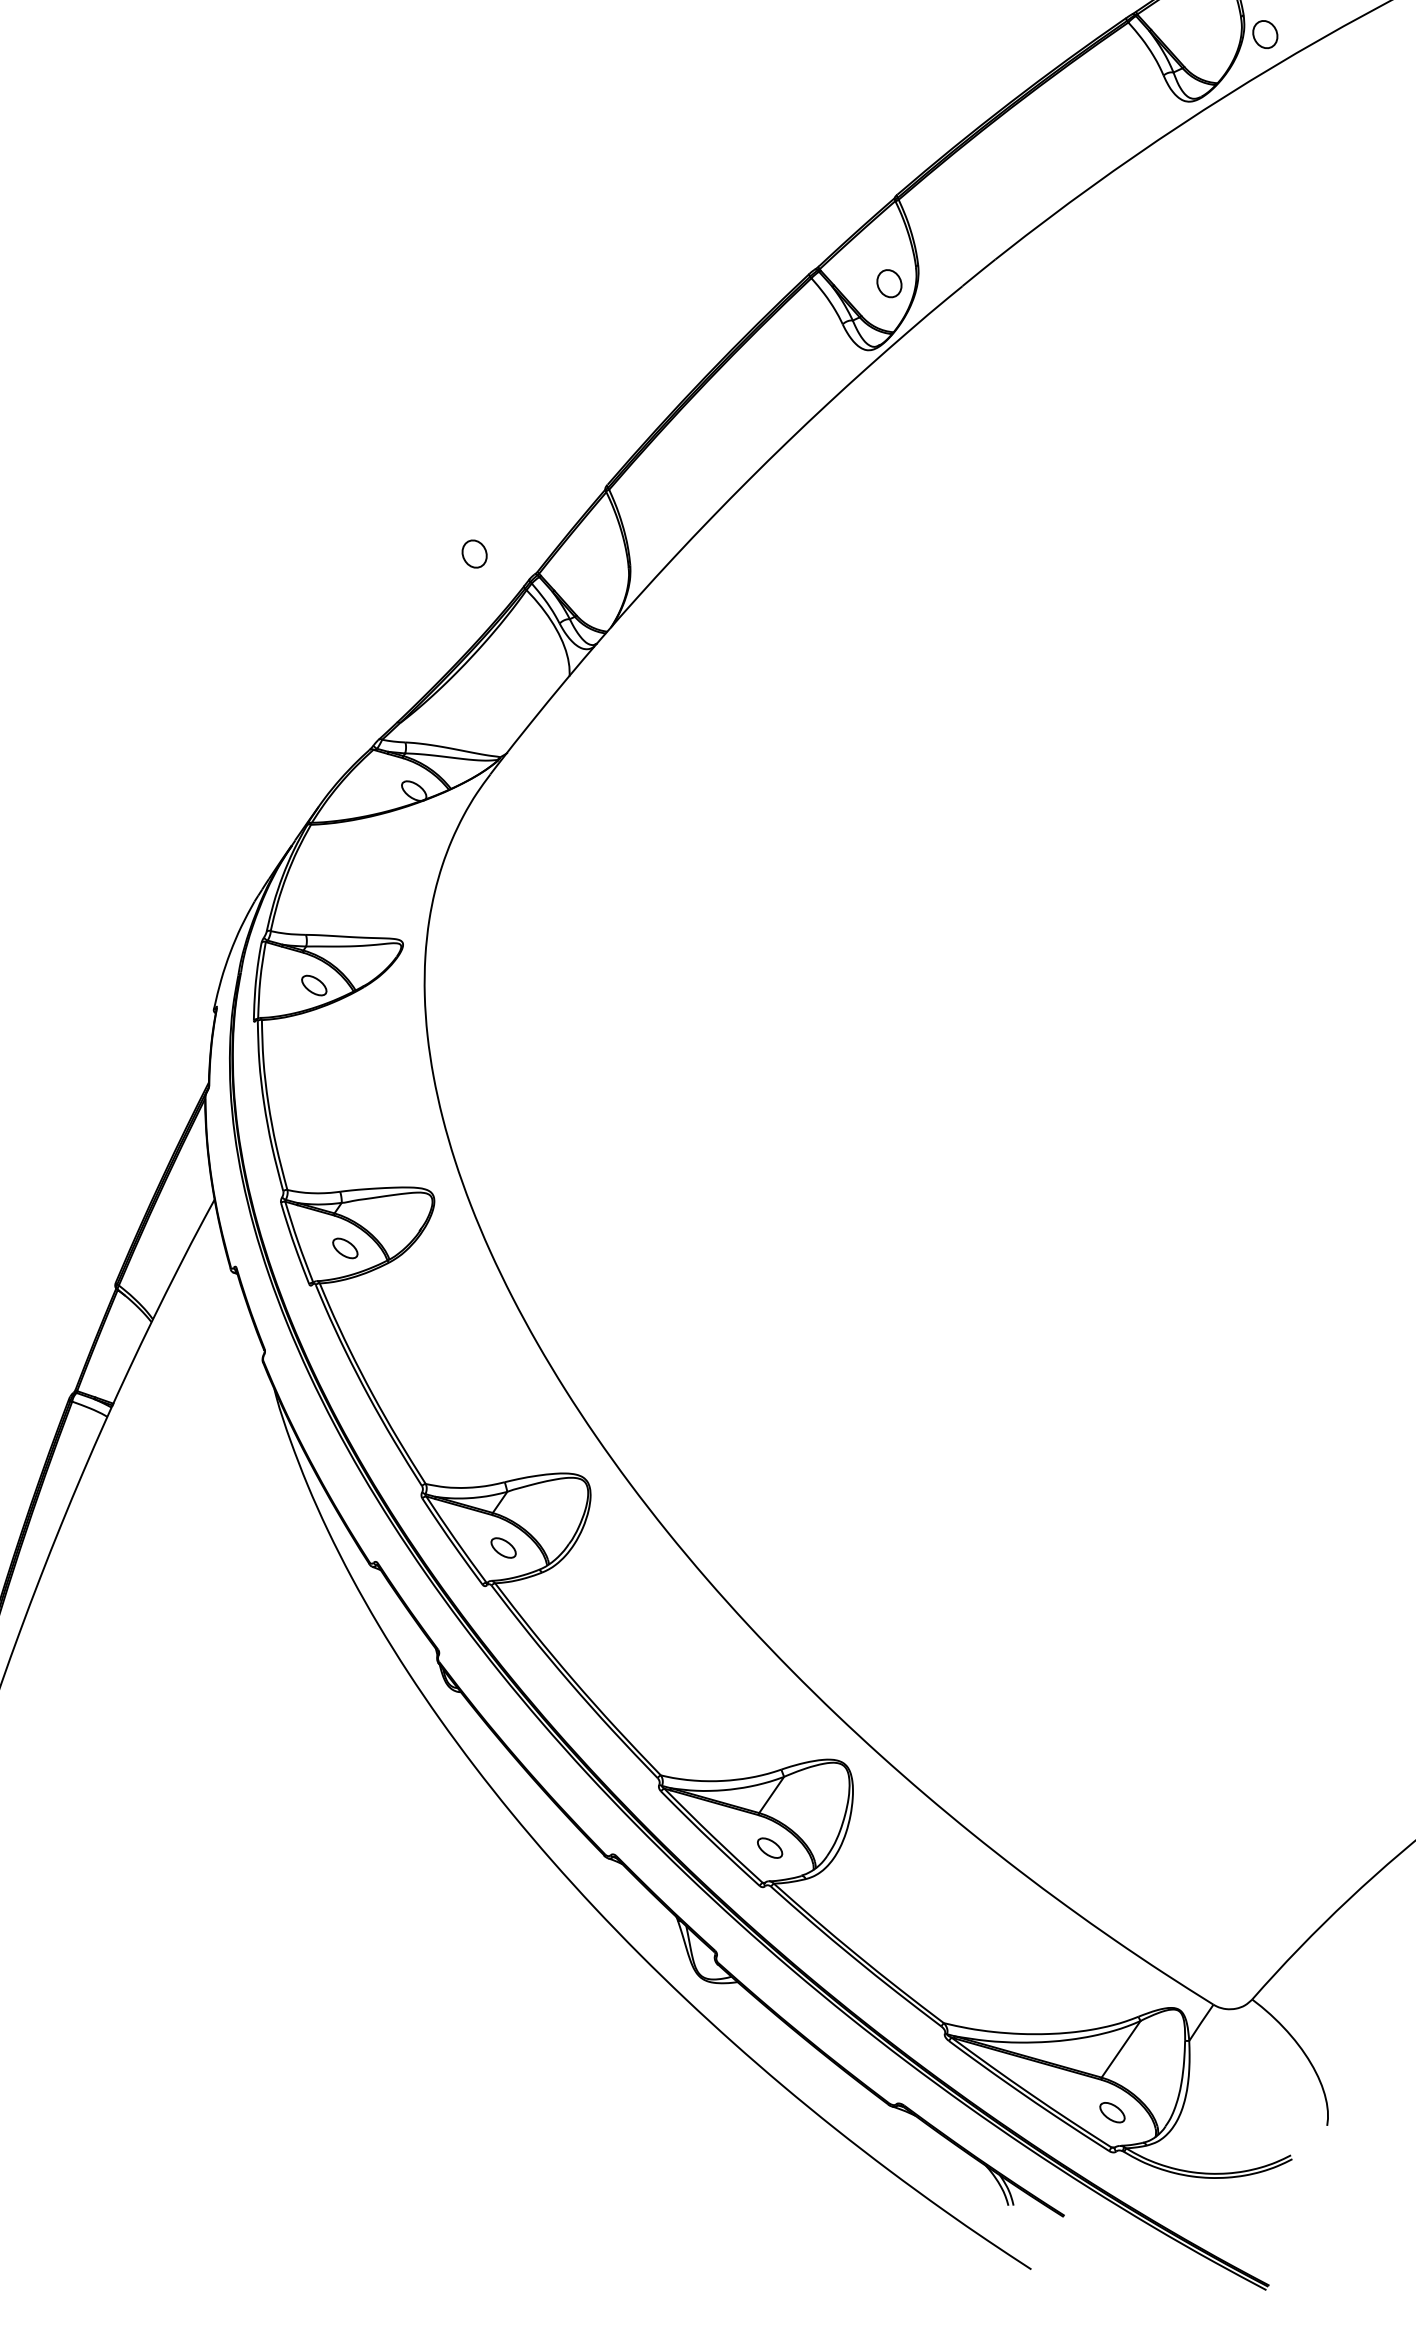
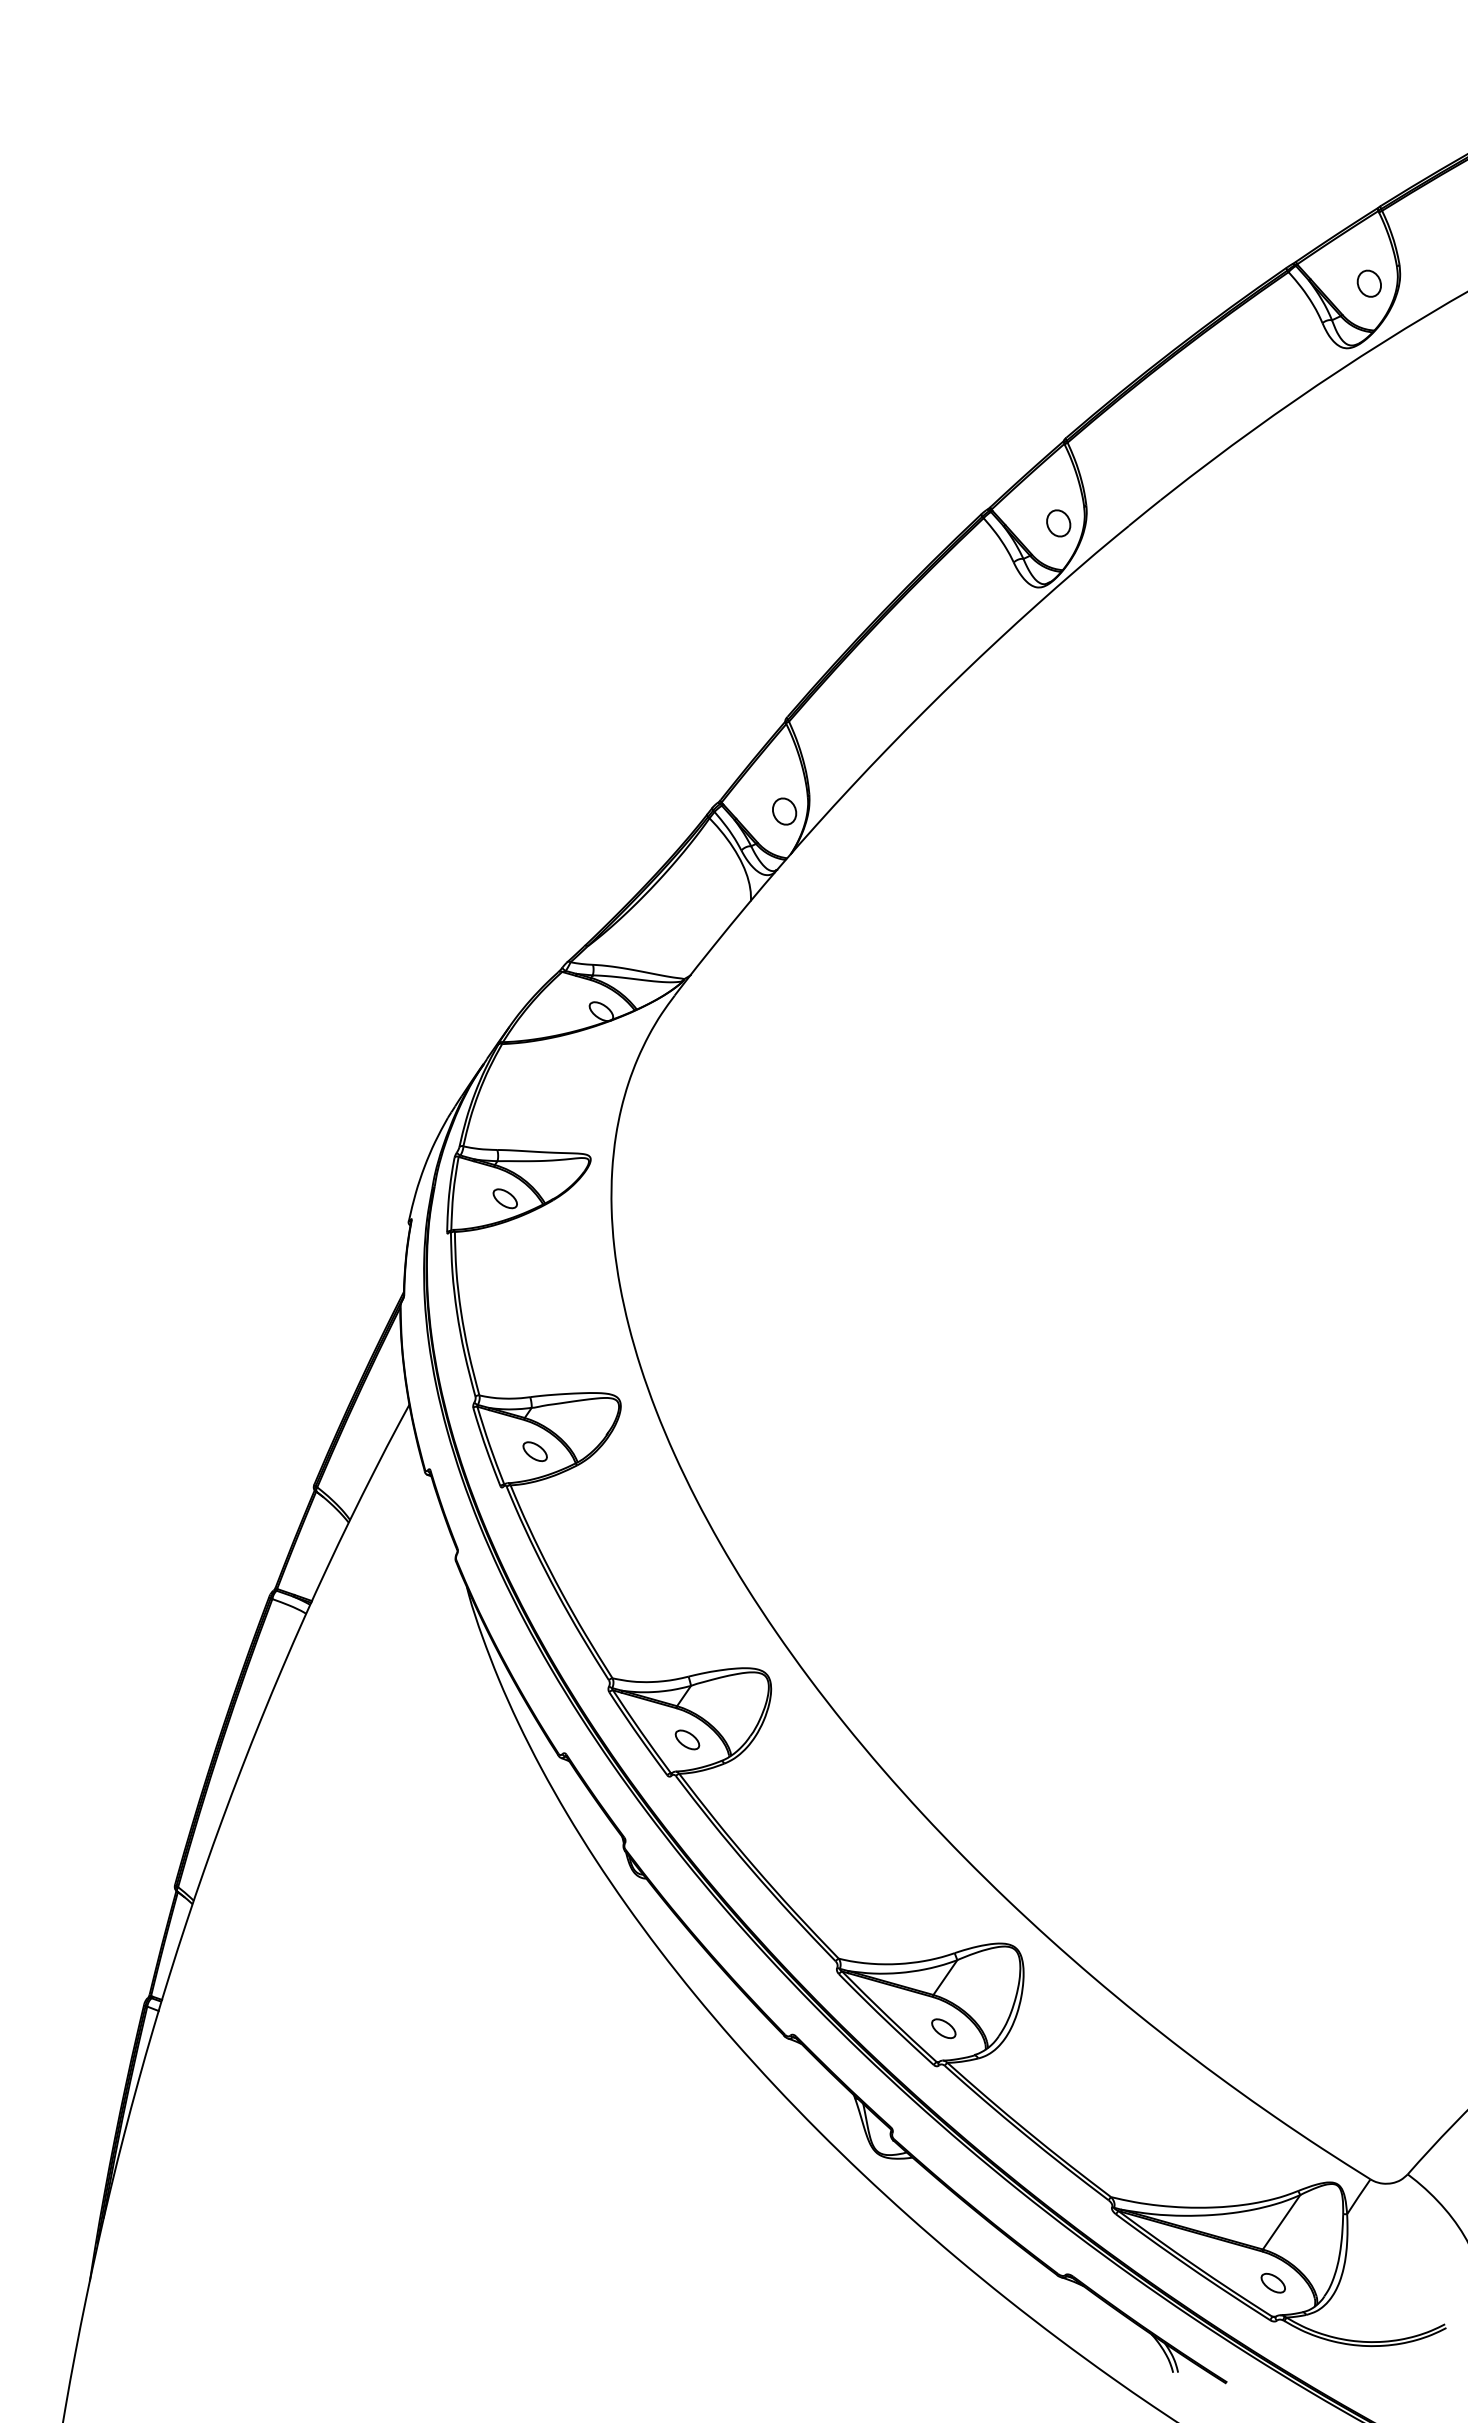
part: (1264, 34) -> (1368, 283), moved
part: (474, 553) -> (784, 811), moved

